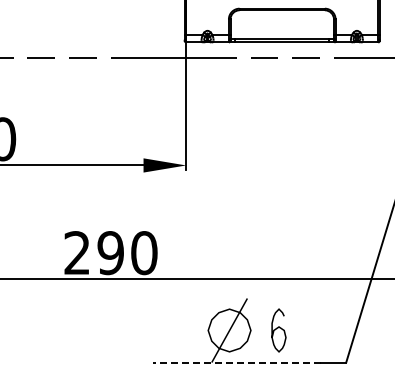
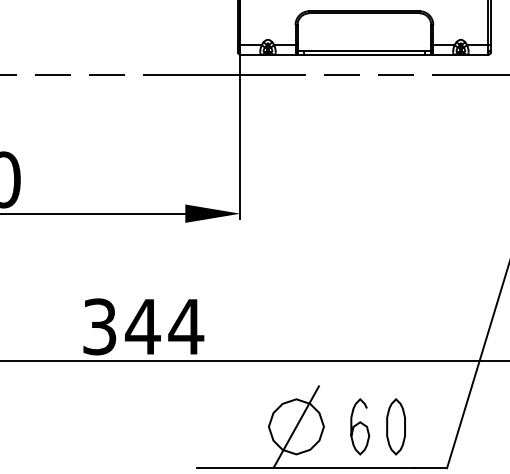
text: (111, 253) -> (143, 327), 290 -> 344
part: (306, 330) -> (395, 426), added
line: (236, 362) -> (305, 468), dashed -> solid

